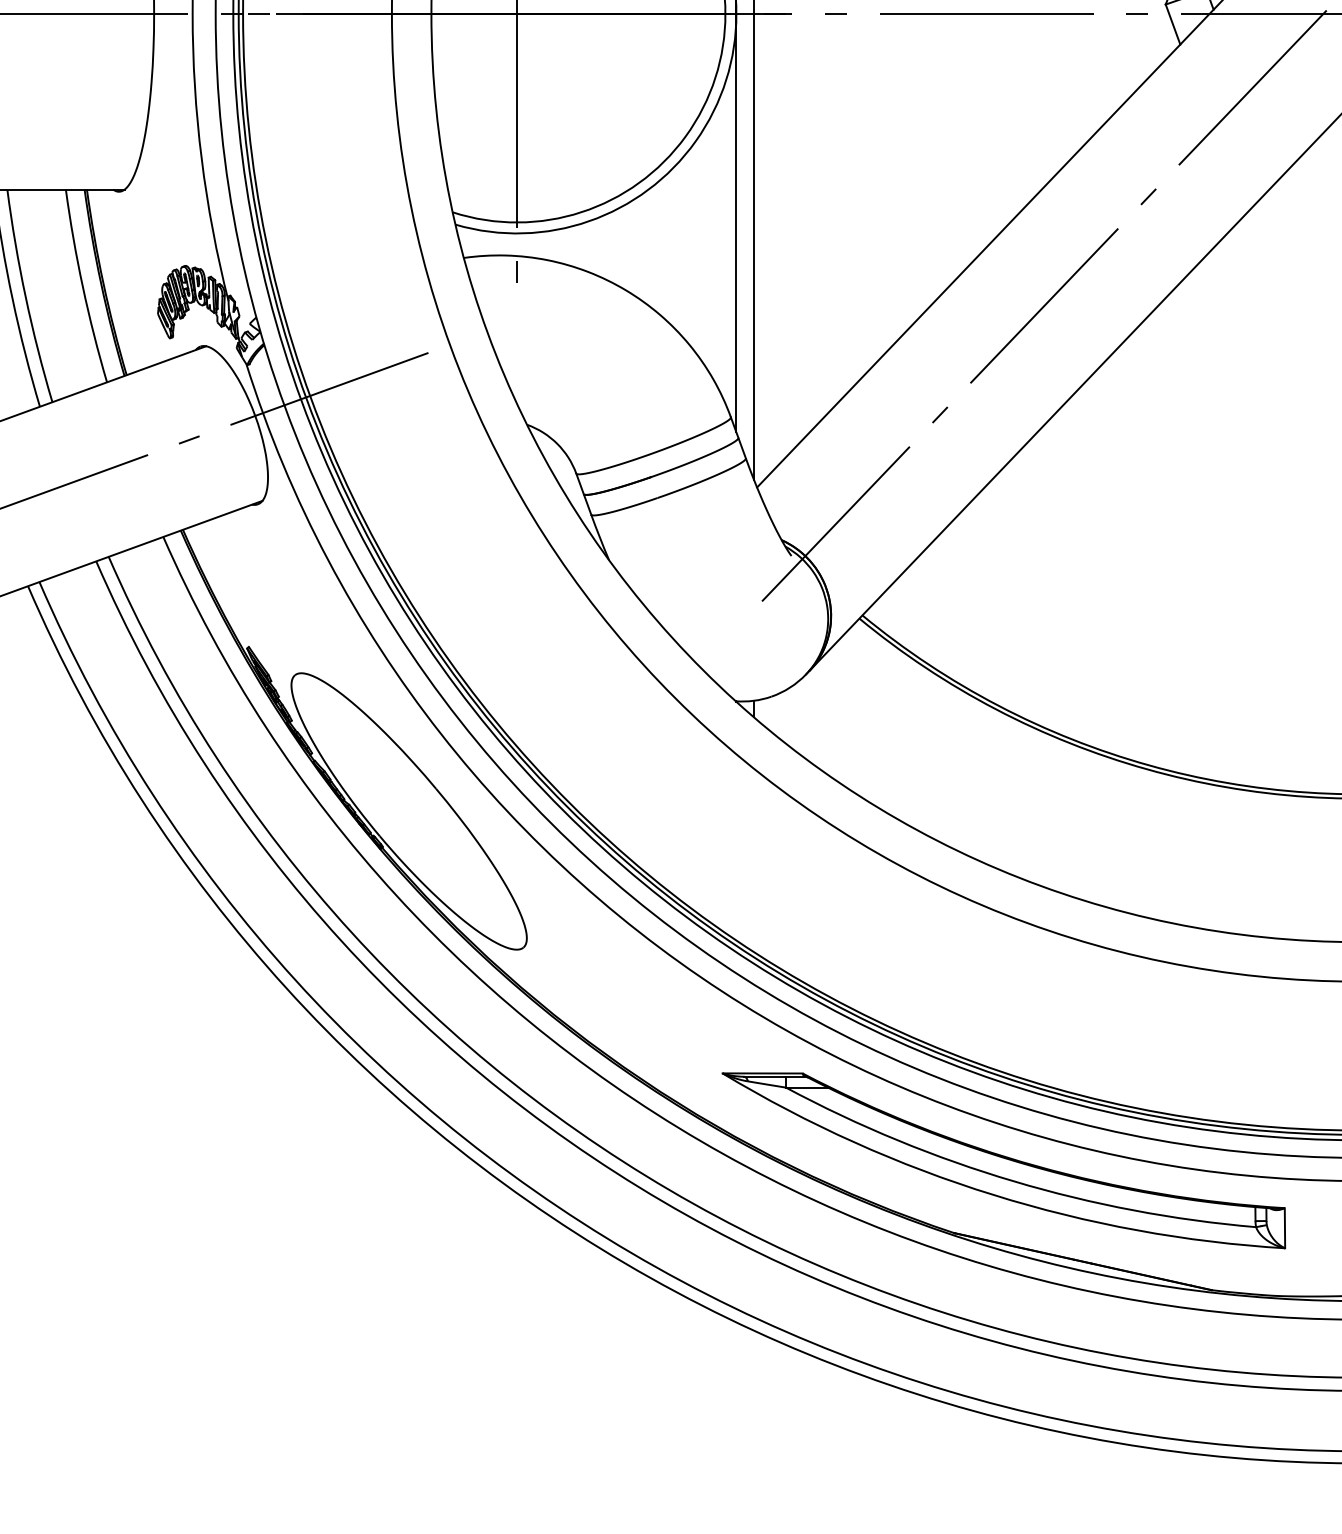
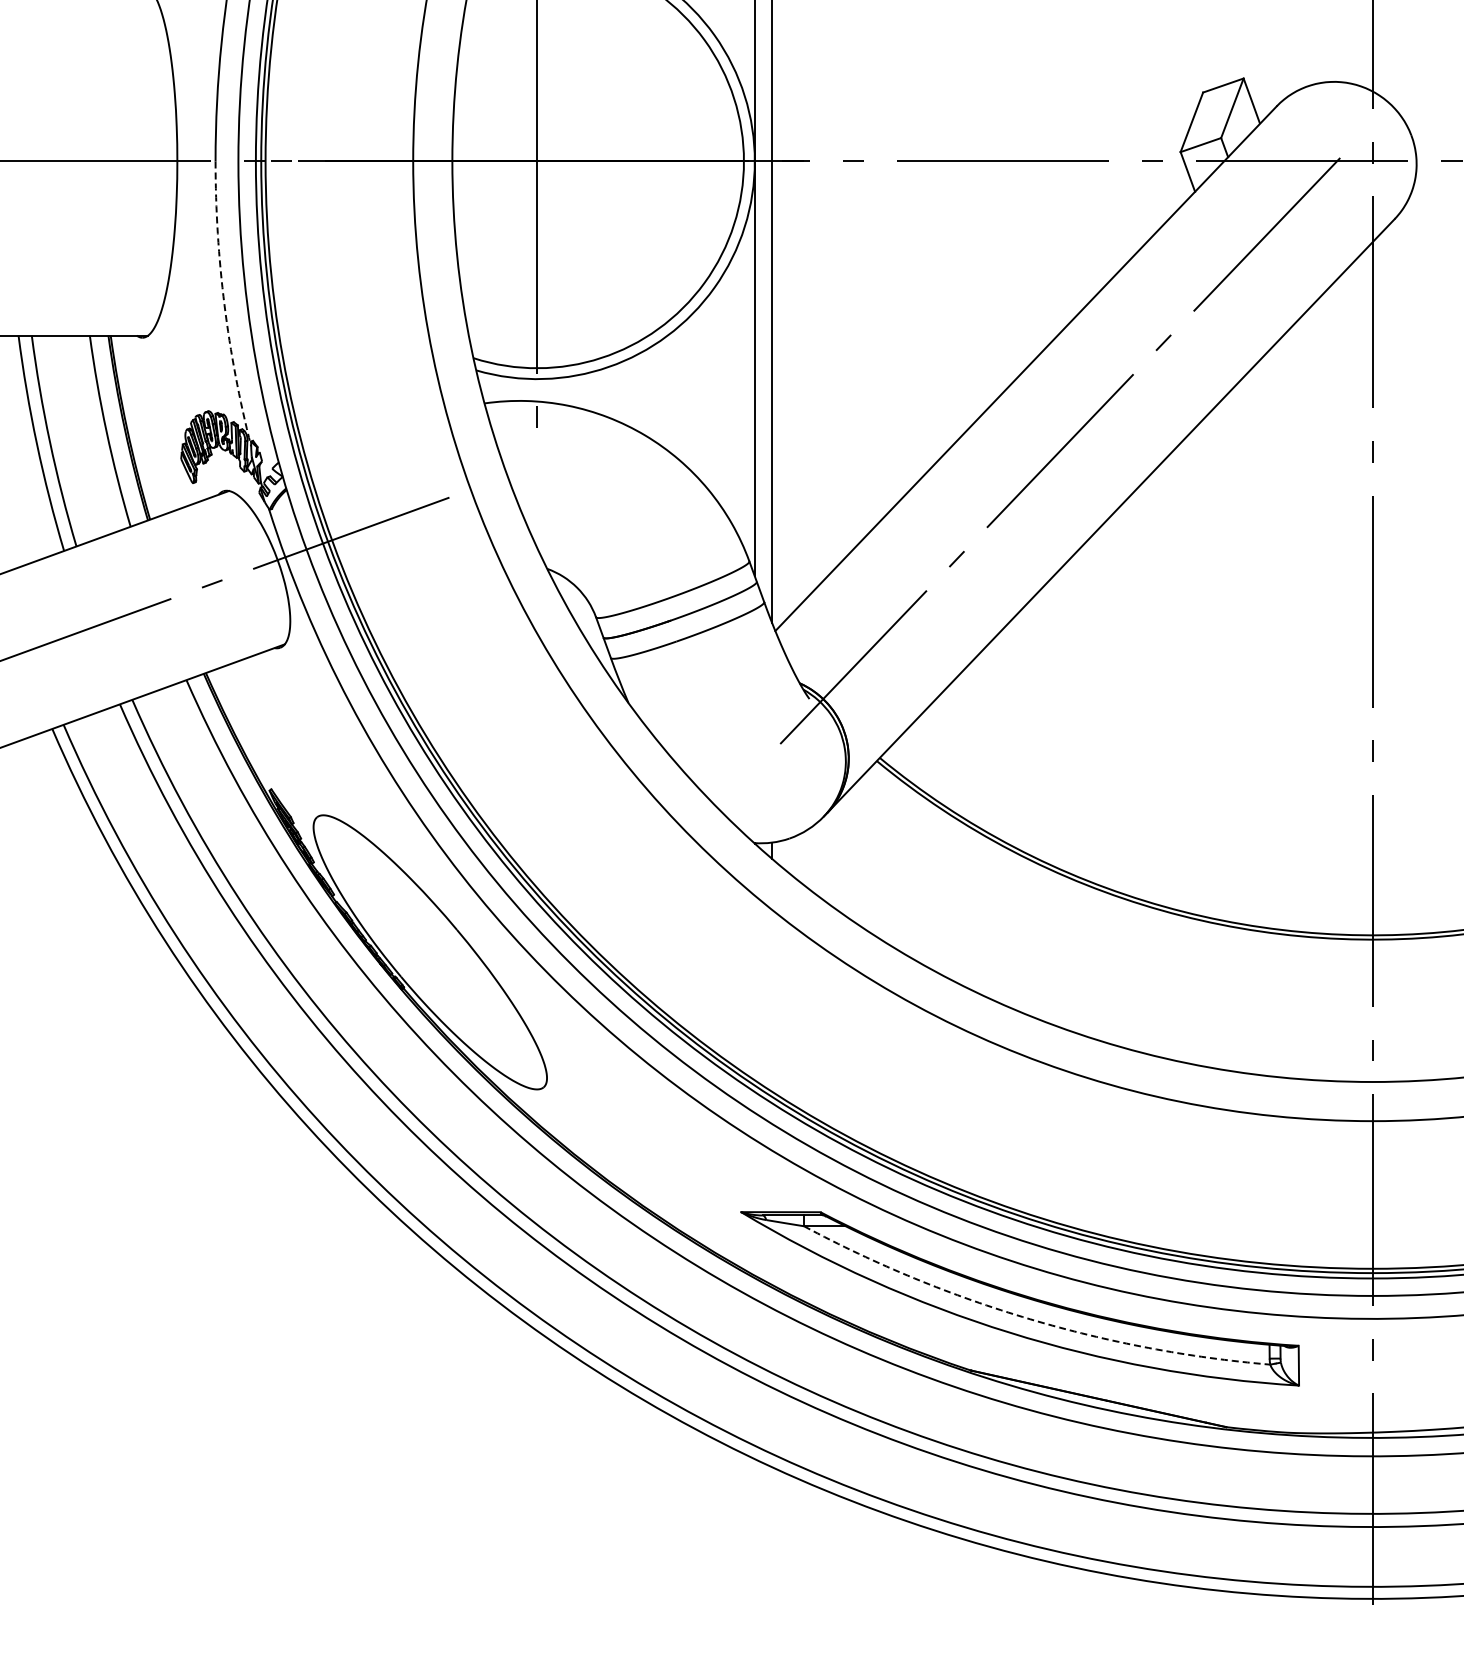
arc: (201, 159) -> (224, 305), solid -> dashed
arc: (1014, 1181) -> (1030, 1319), solid -> dashed

